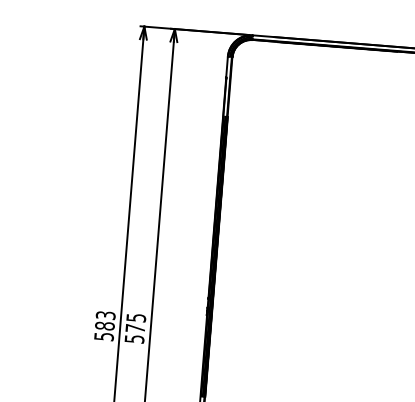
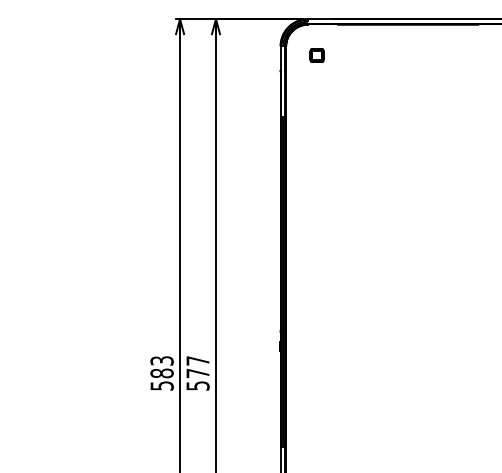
part: (257, 66) -> (316, 55), added
text: (135, 317) -> (197, 360), 575 -> 577

